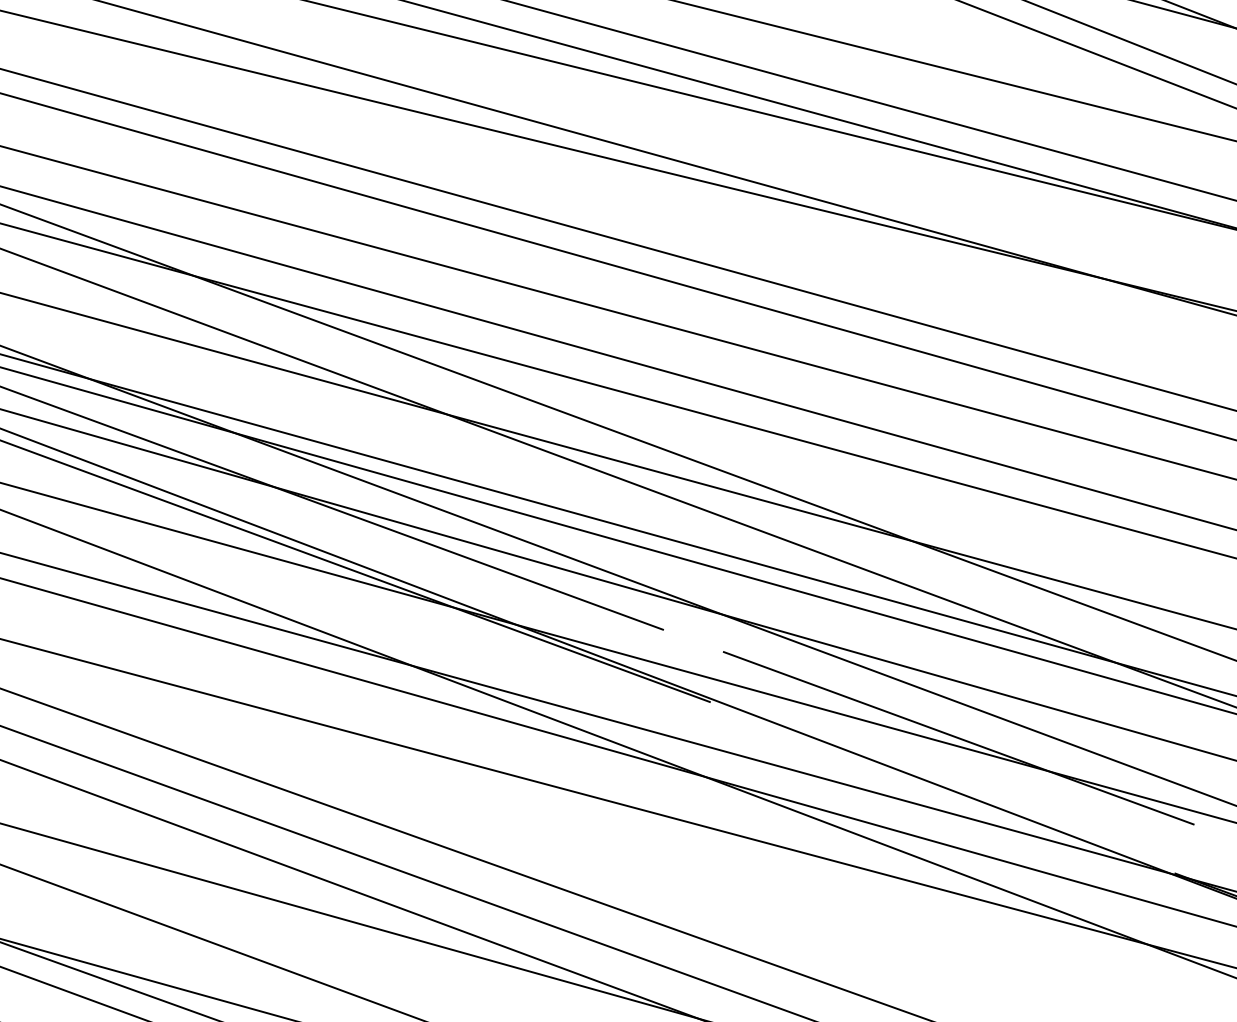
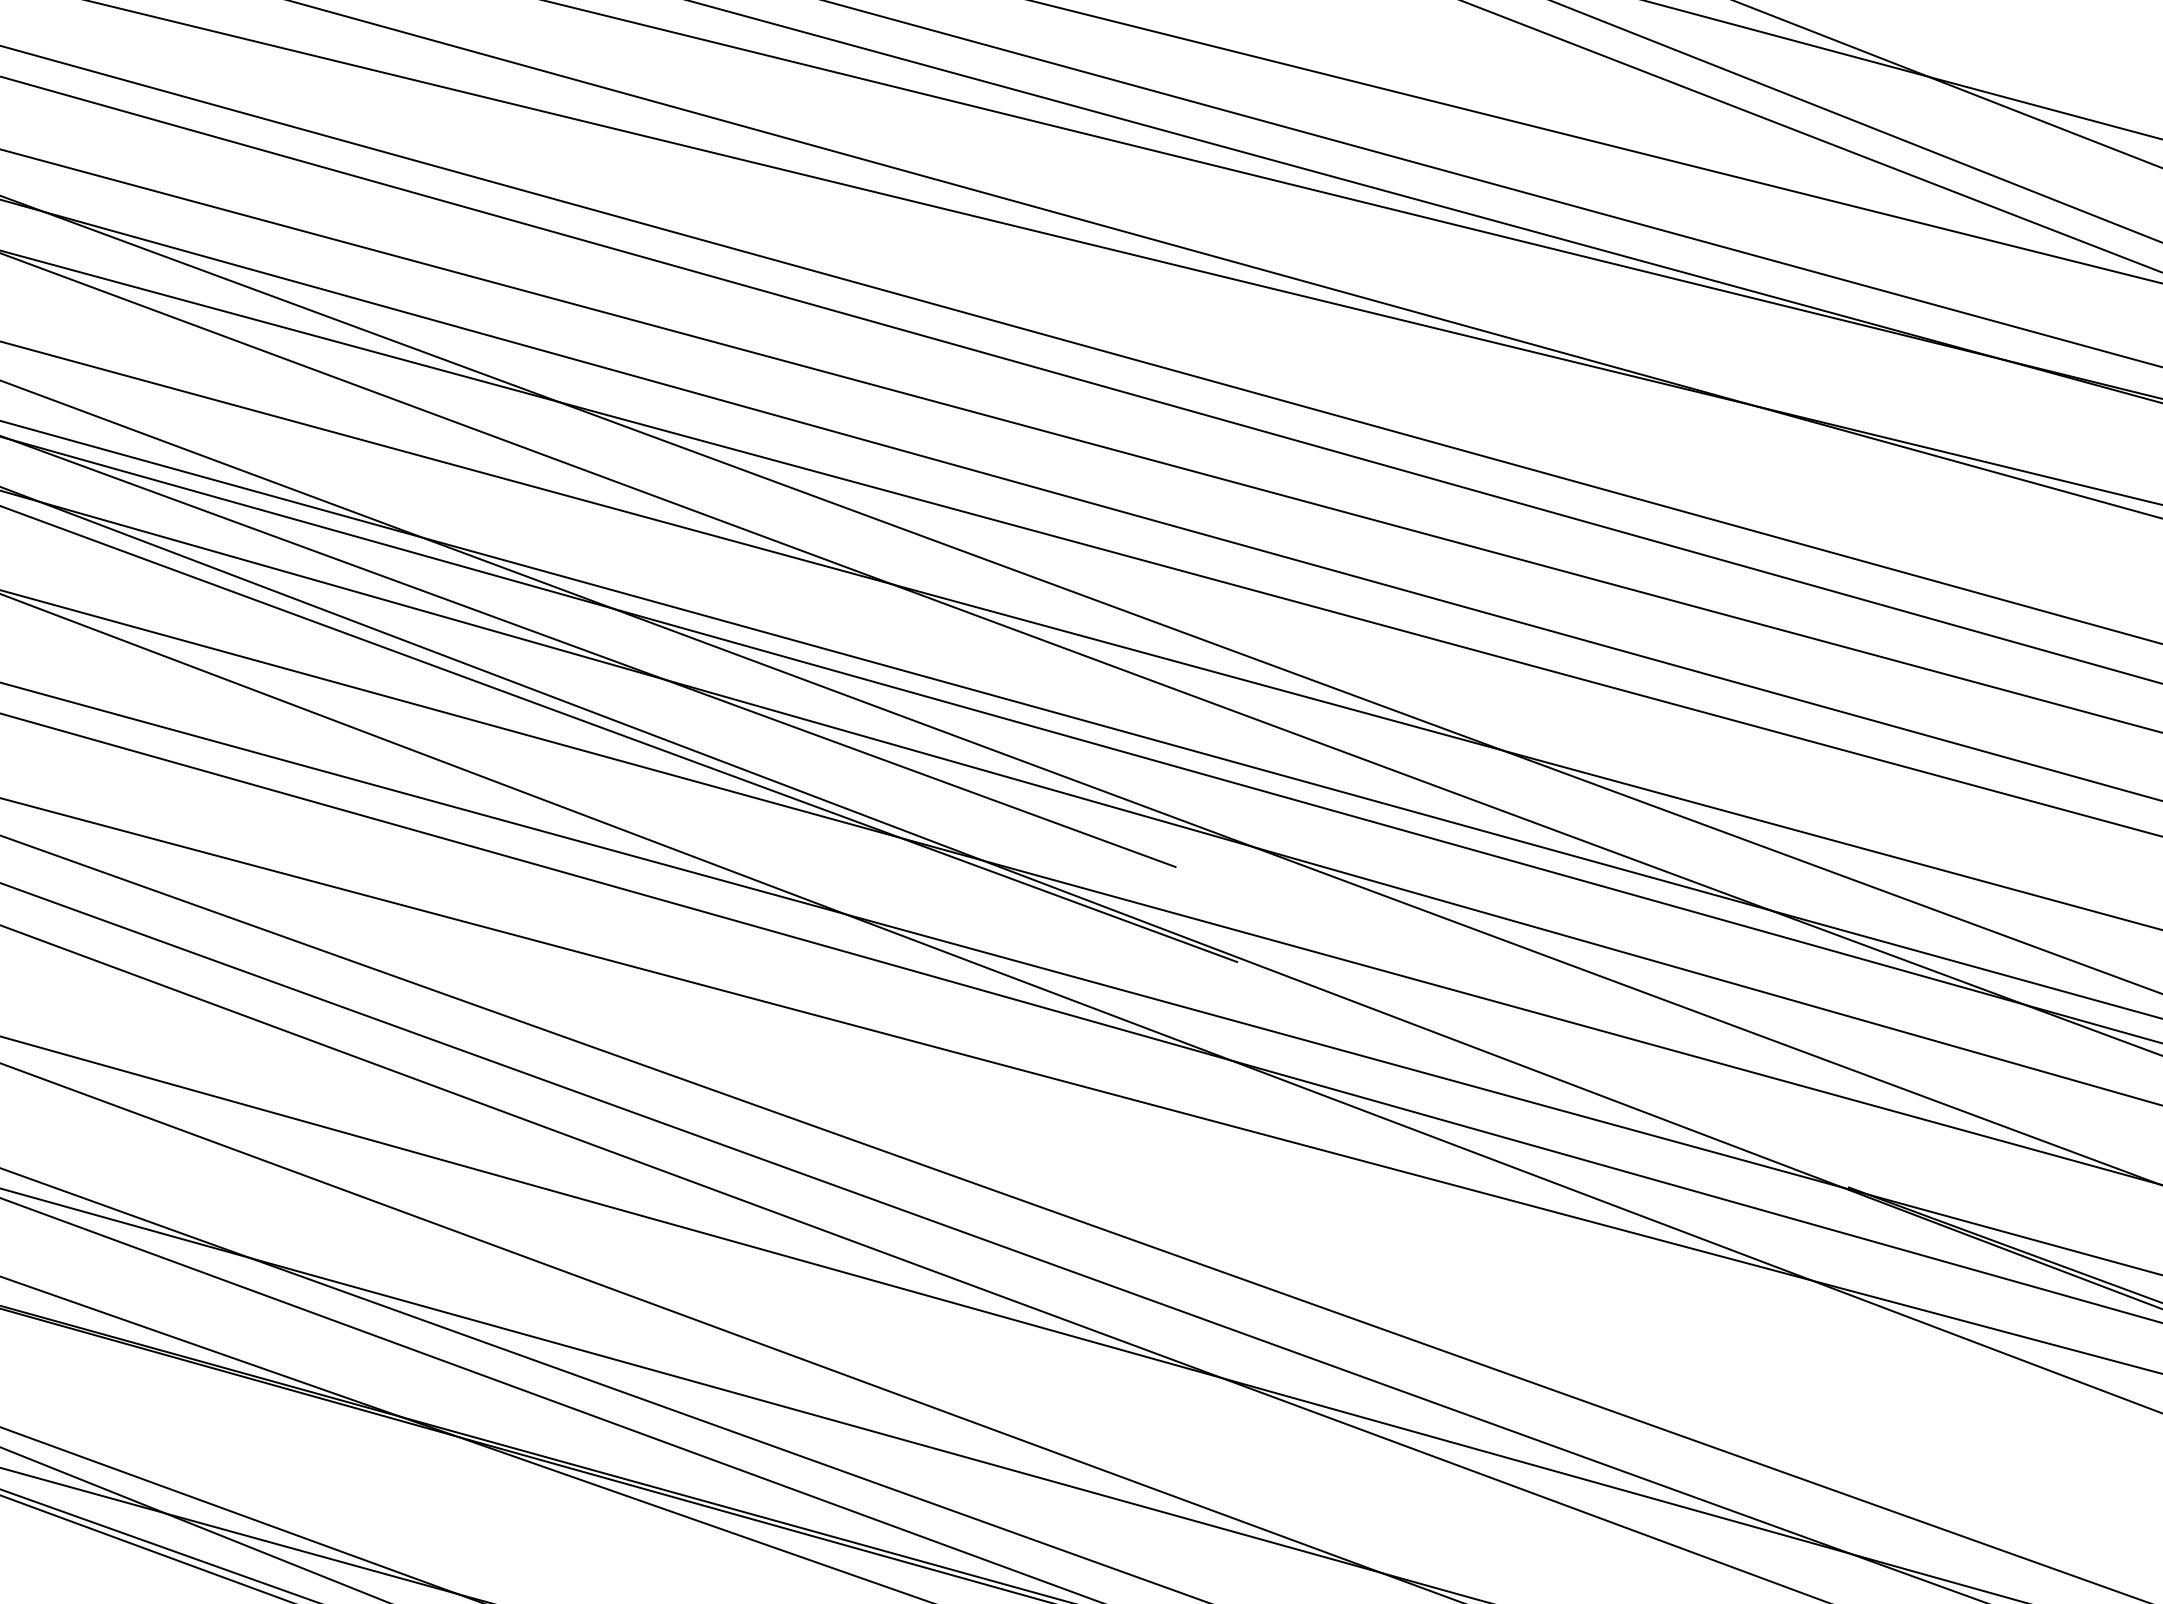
line: (958, 738) -> (1563, 1009), removed

